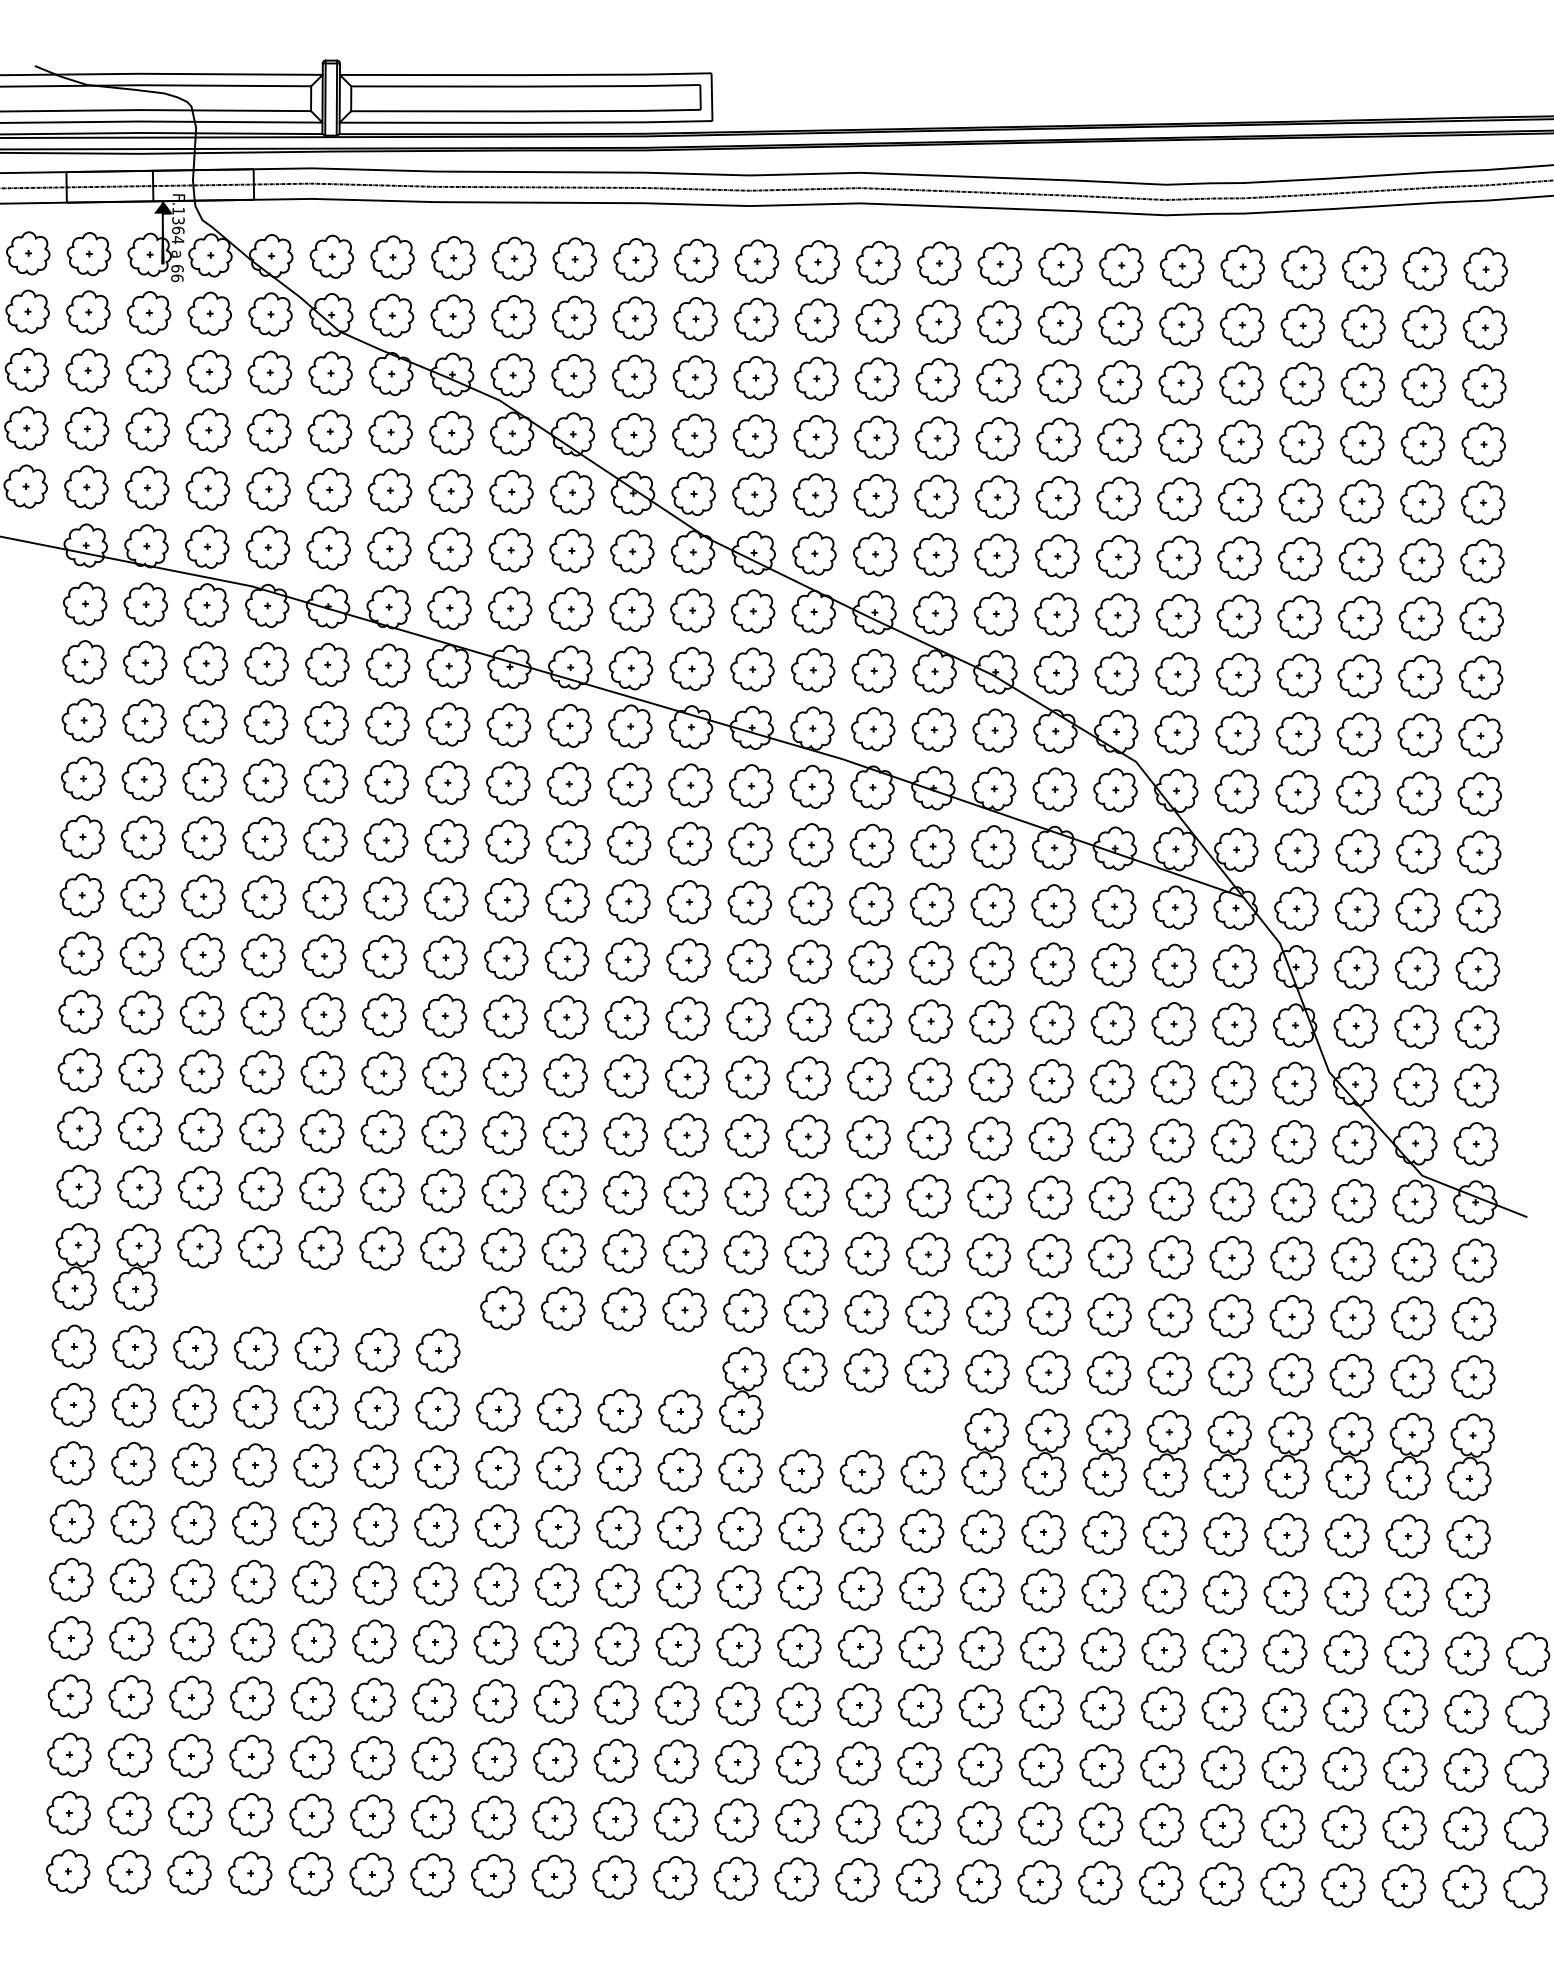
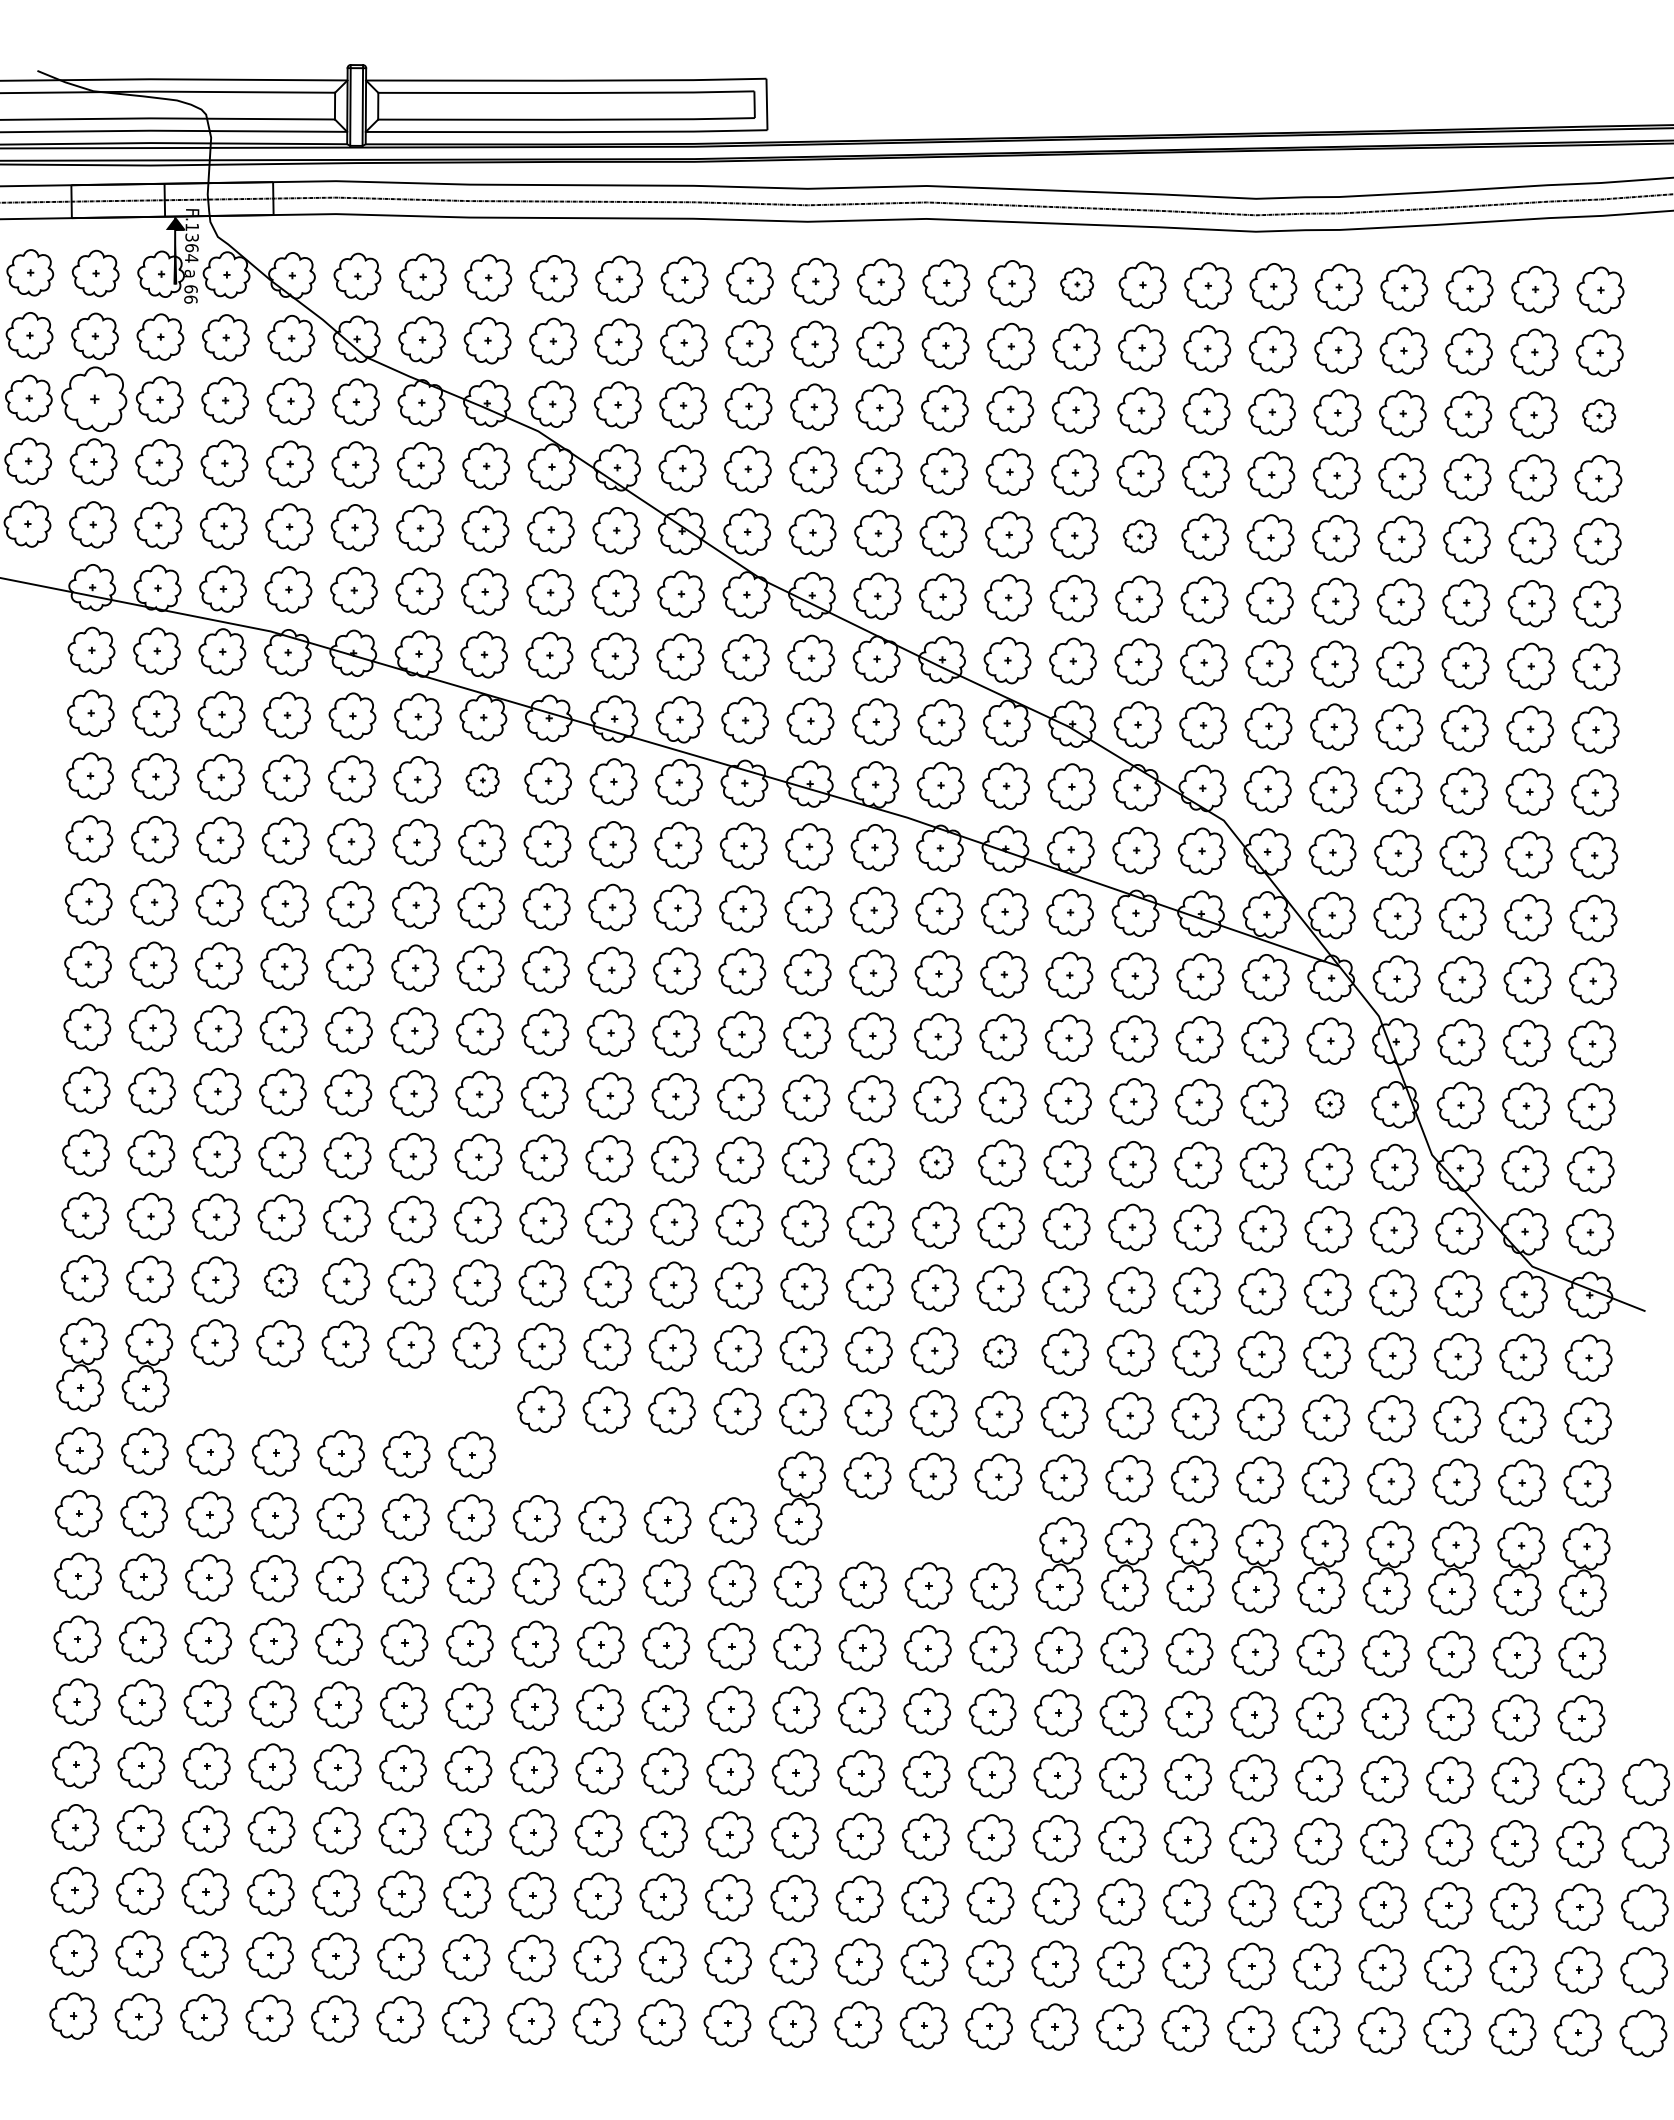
part: (999, 264) -> (1076, 284), size x0.7
part: (87, 370) -> (94, 398), size x1.4
part: (1483, 385) -> (1598, 415), size x0.7
part: (1057, 498) -> (1139, 536), size x0.7
part: (447, 724) -> (482, 780), size x0.7
part: (1234, 1024) -> (1329, 1103), size x0.6
part: (869, 1079) -> (936, 1162), size x0.7
part: (260, 1188) -> (280, 1280), size x0.7
part: (927, 1254) -> (999, 1351), size x0.7

